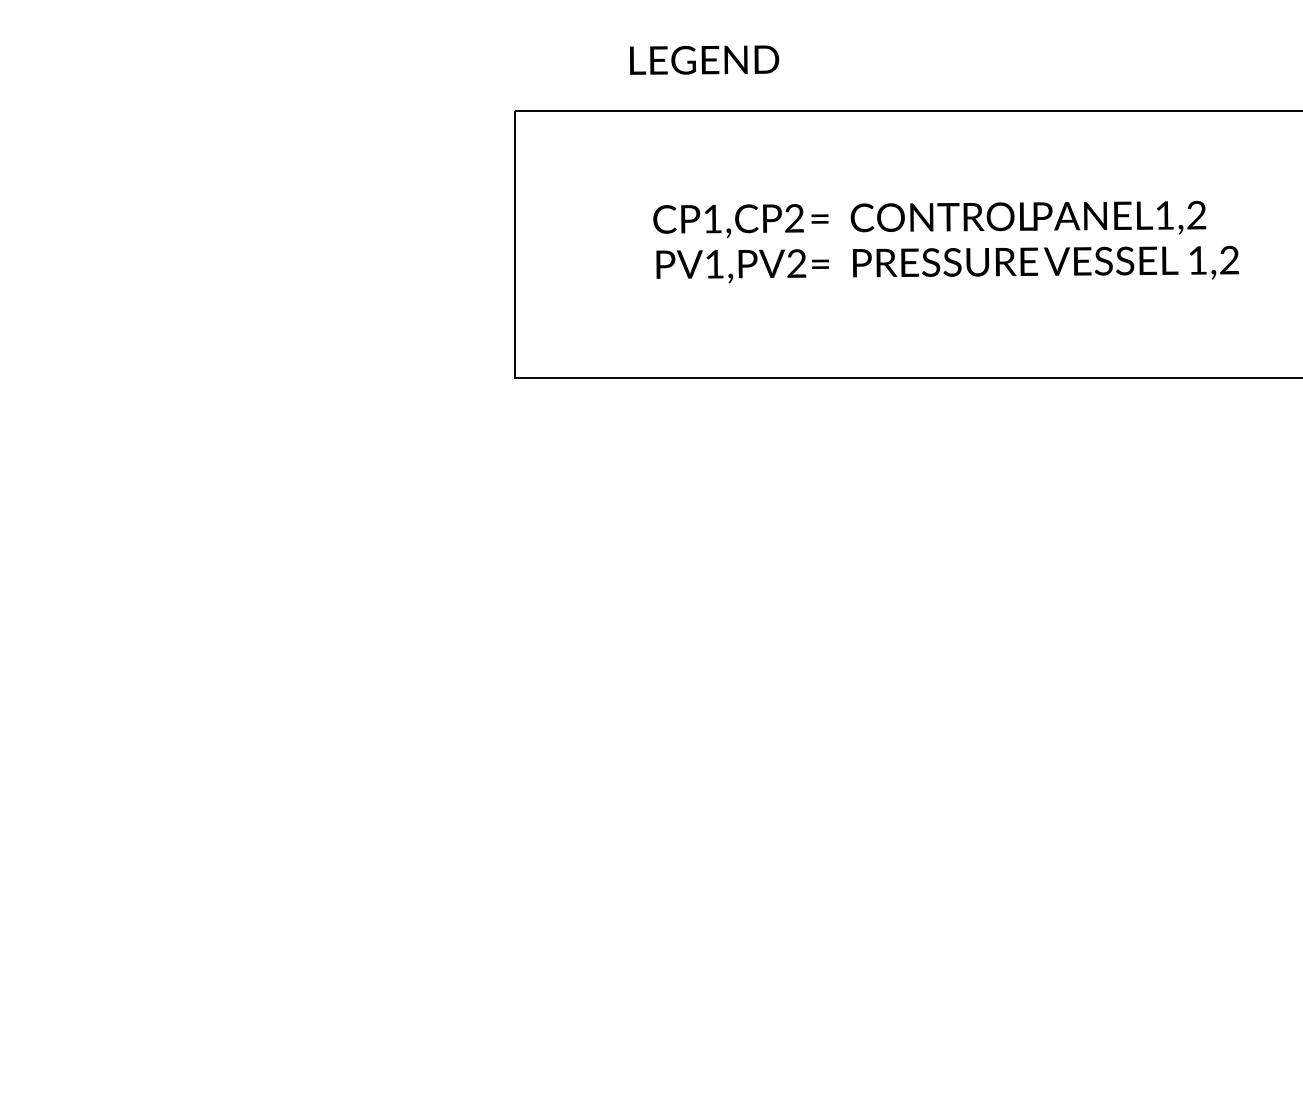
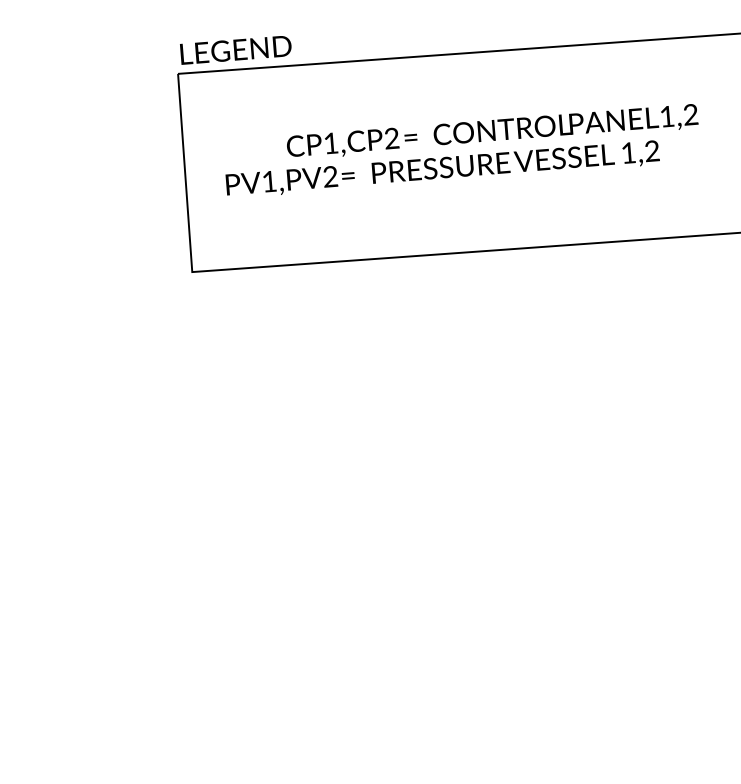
text: (704, 59) -> (236, 49), moved
text: (947, 264) -> (442, 169), moved

